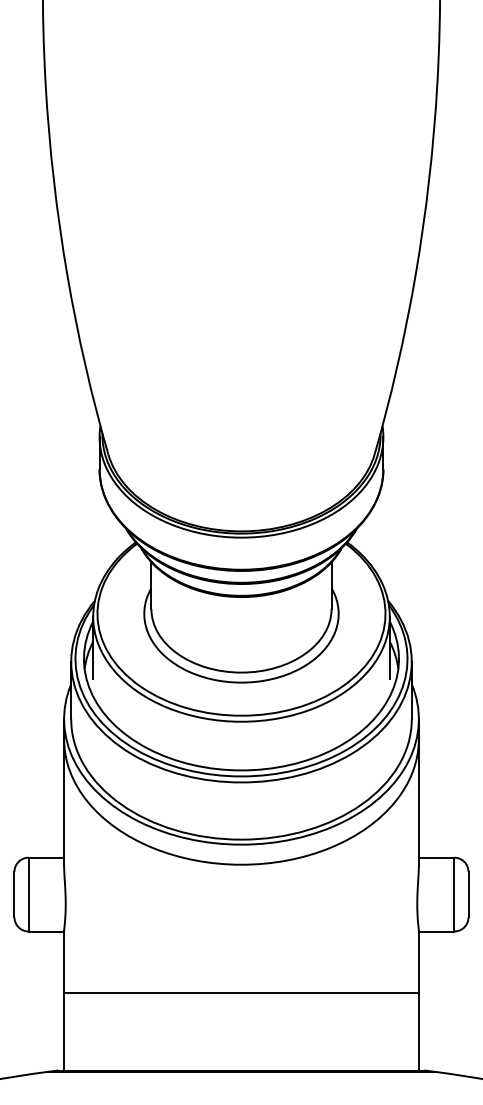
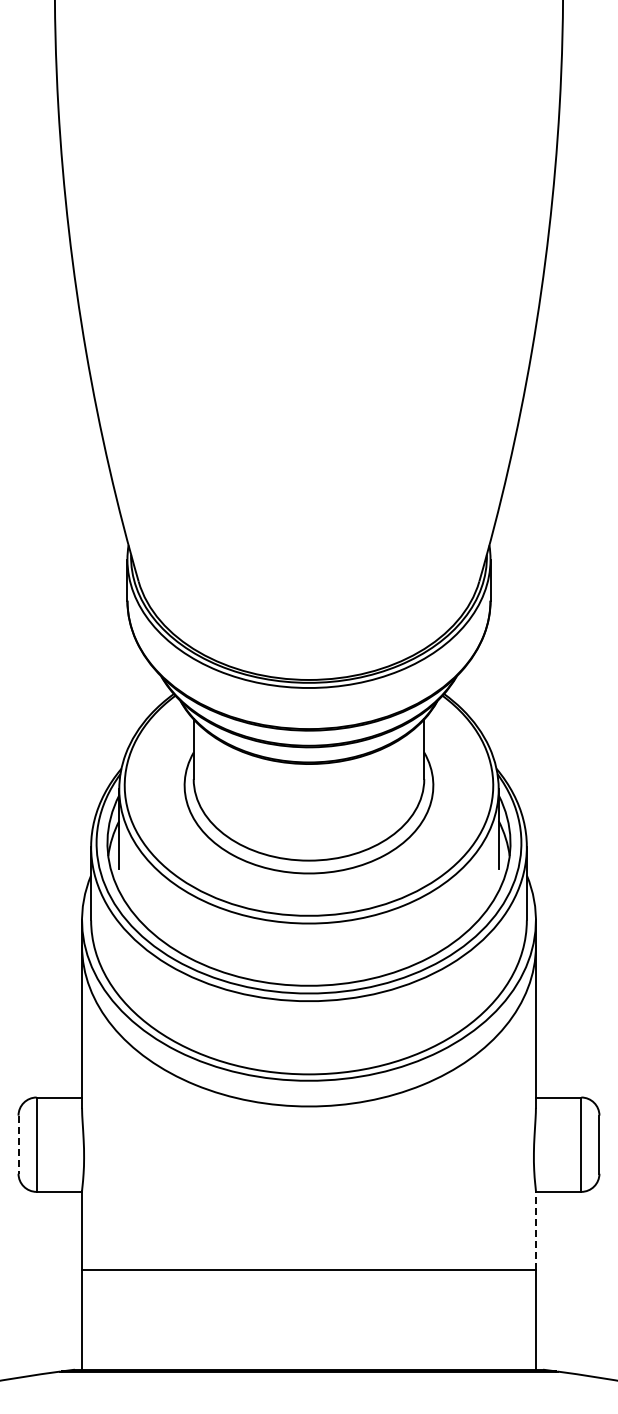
line: (14, 895) -> (18, 1145), solid -> dashed
line: (418, 961) -> (535, 1230), solid -> dashed

